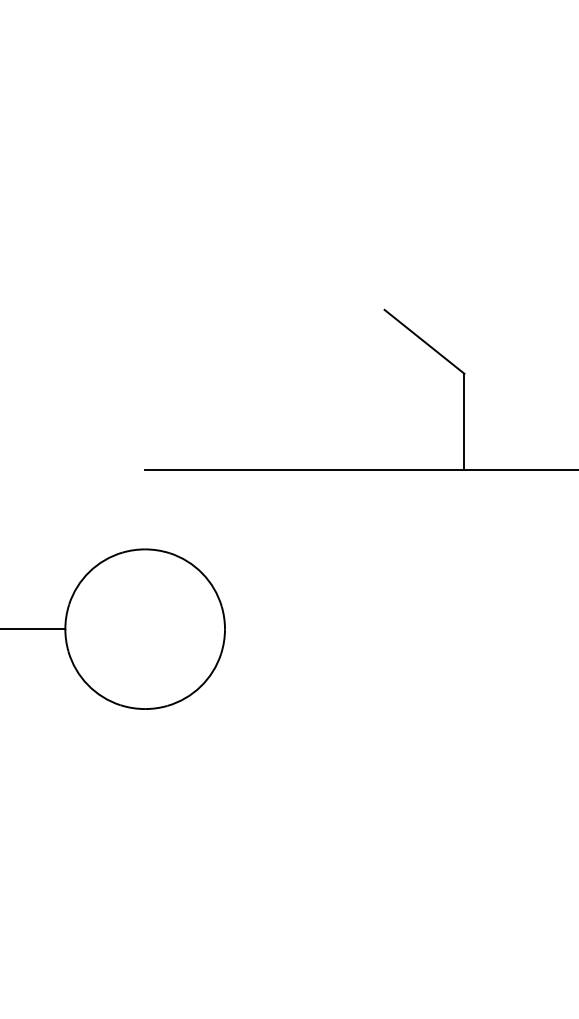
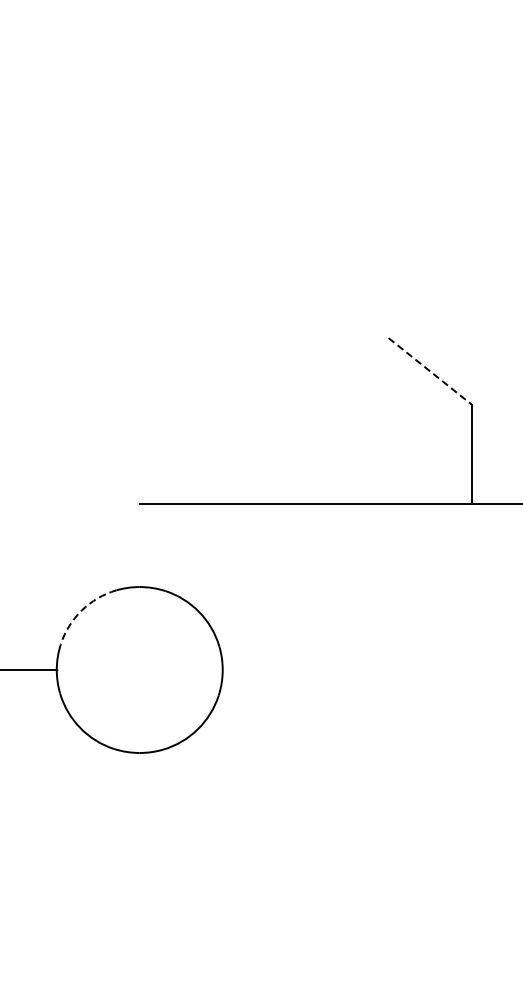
line: (424, 342) -> (430, 371), solid -> dashed
arc: (89, 571) -> (81, 610), solid -> dashed

